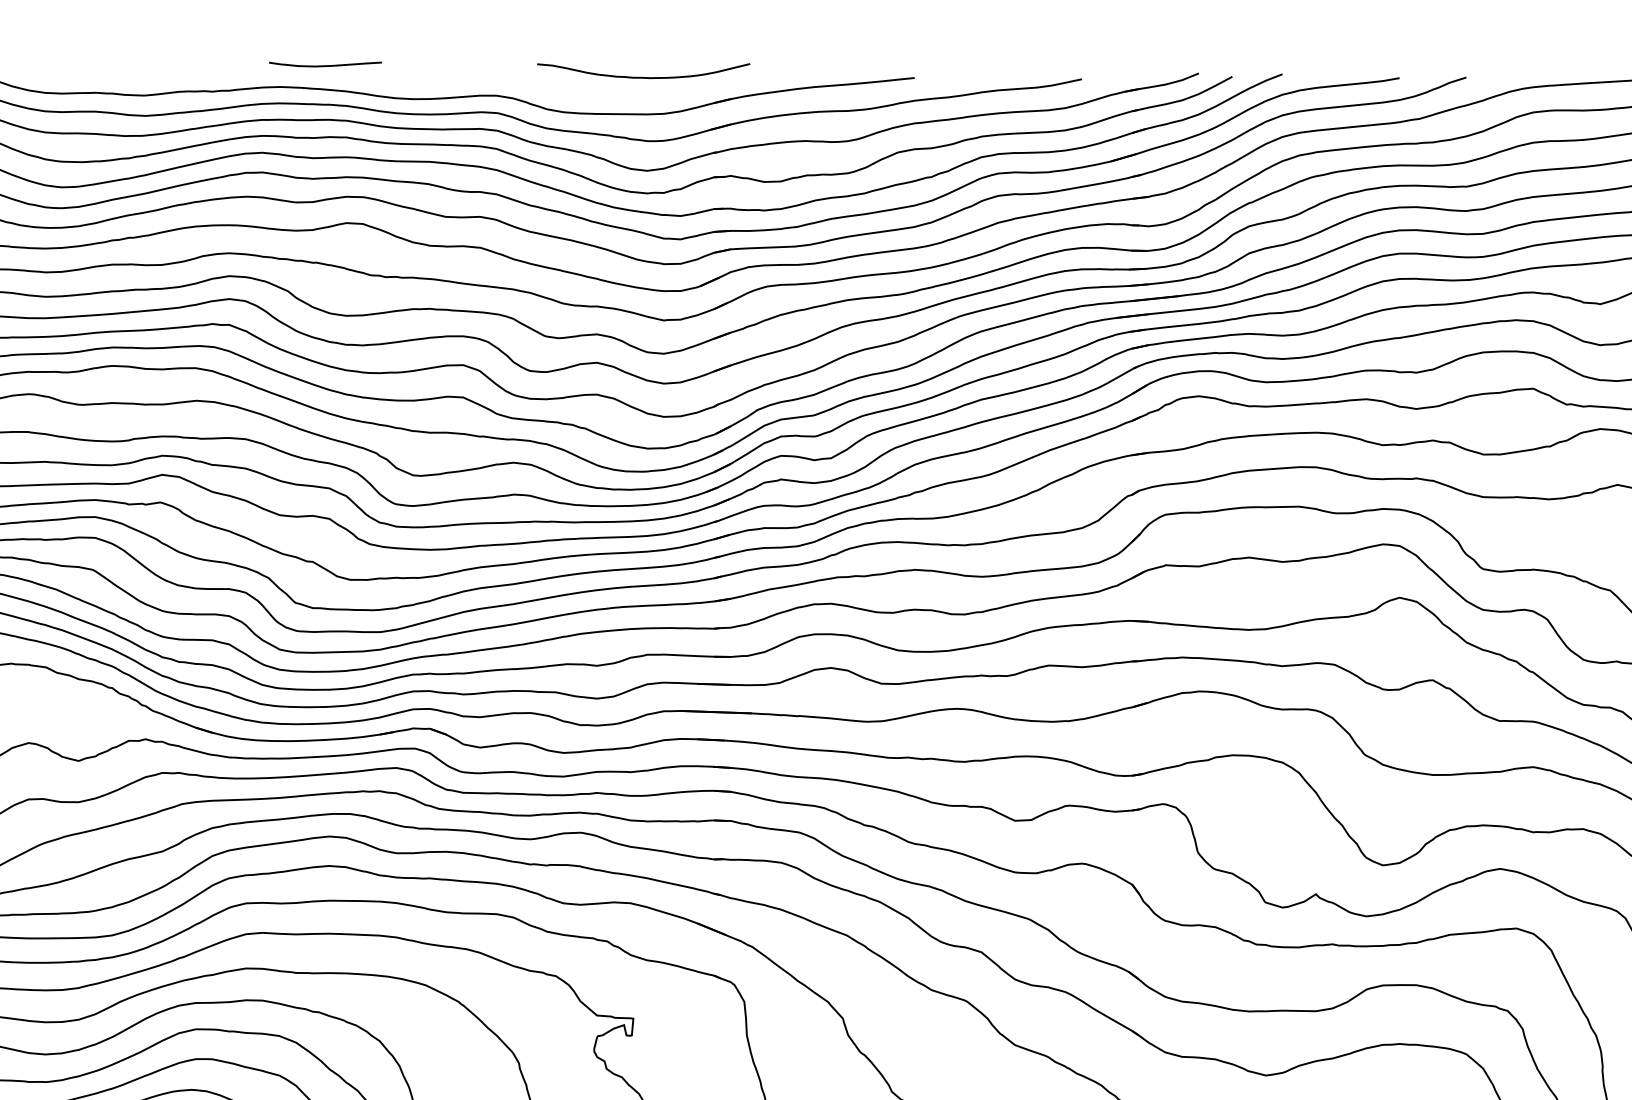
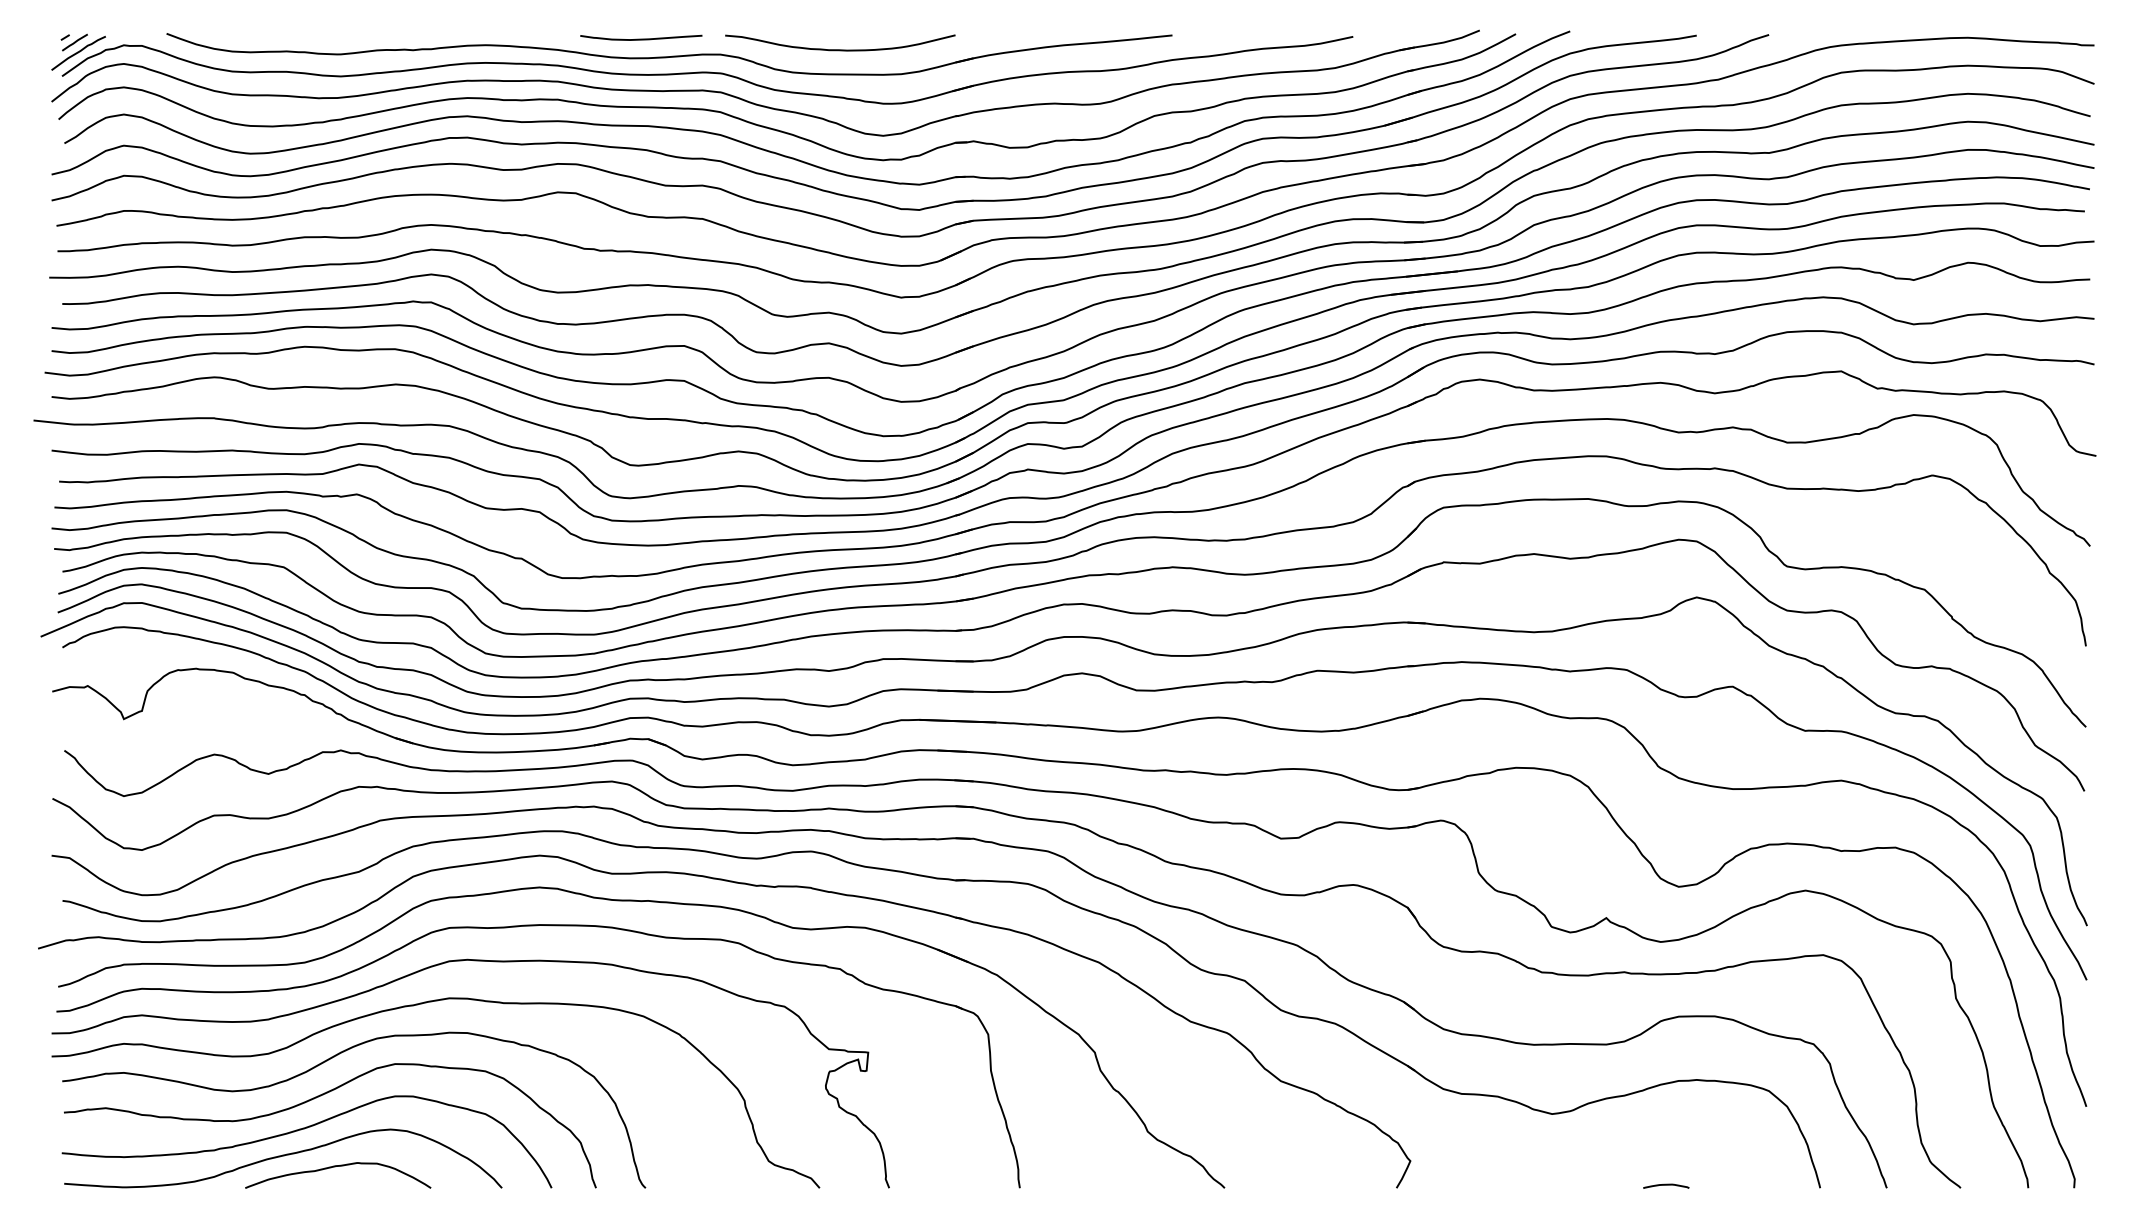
curve: (325, 65) -> (641, 38), moved
curve: (643, 77) -> (840, 49), moved

